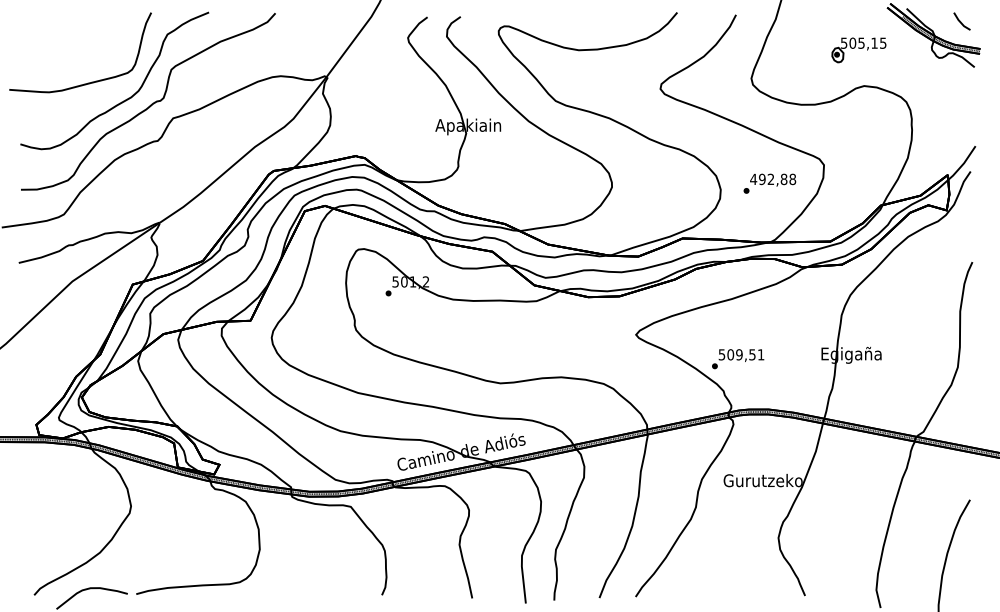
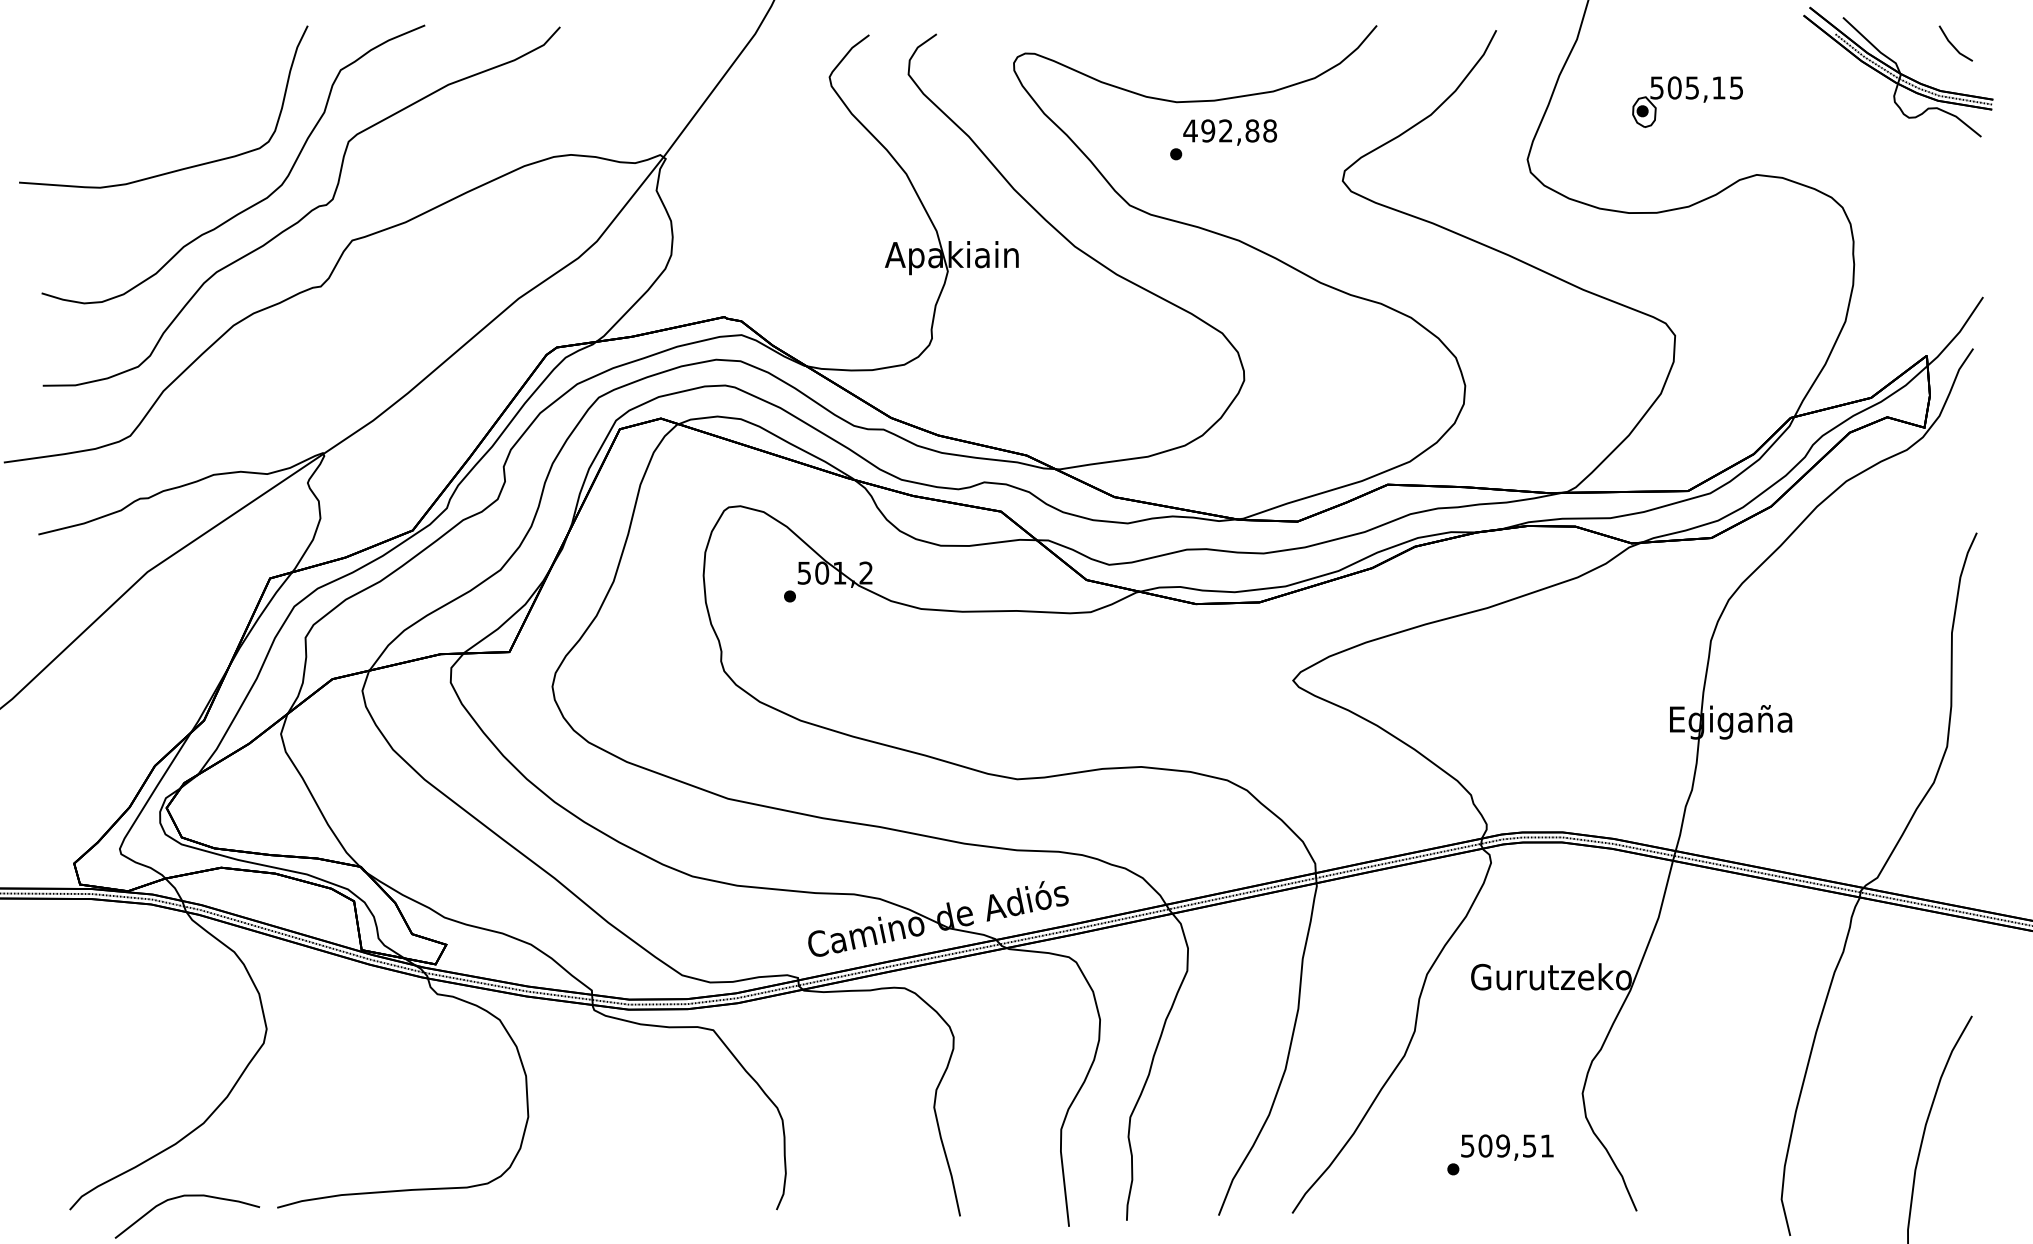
part: (858, 50) -> (1686, 102), moved
text: (769, 183) -> (1222, 139), moved
text: (738, 359) -> (1501, 1155), moved

